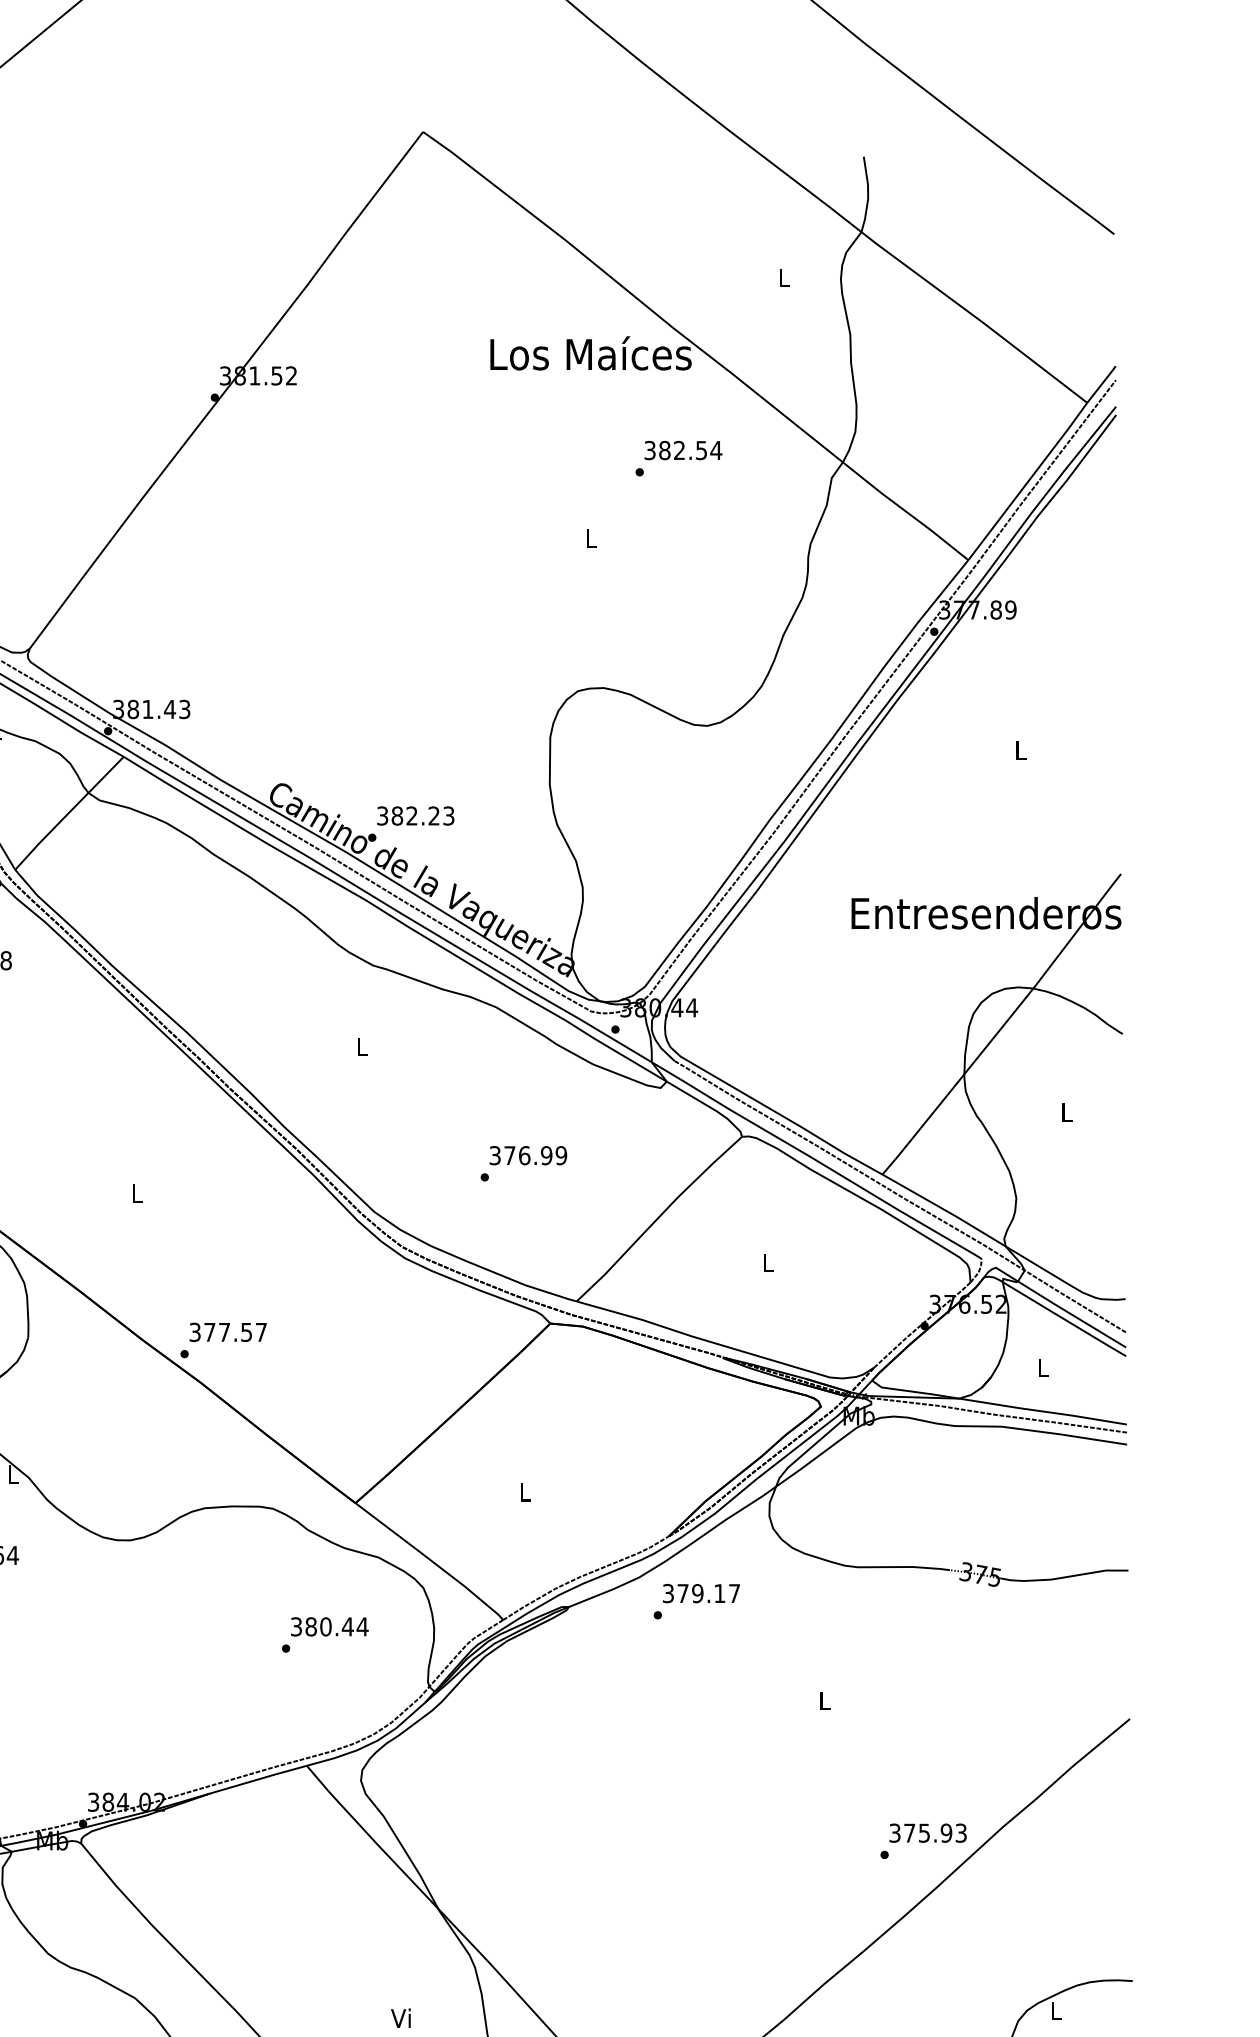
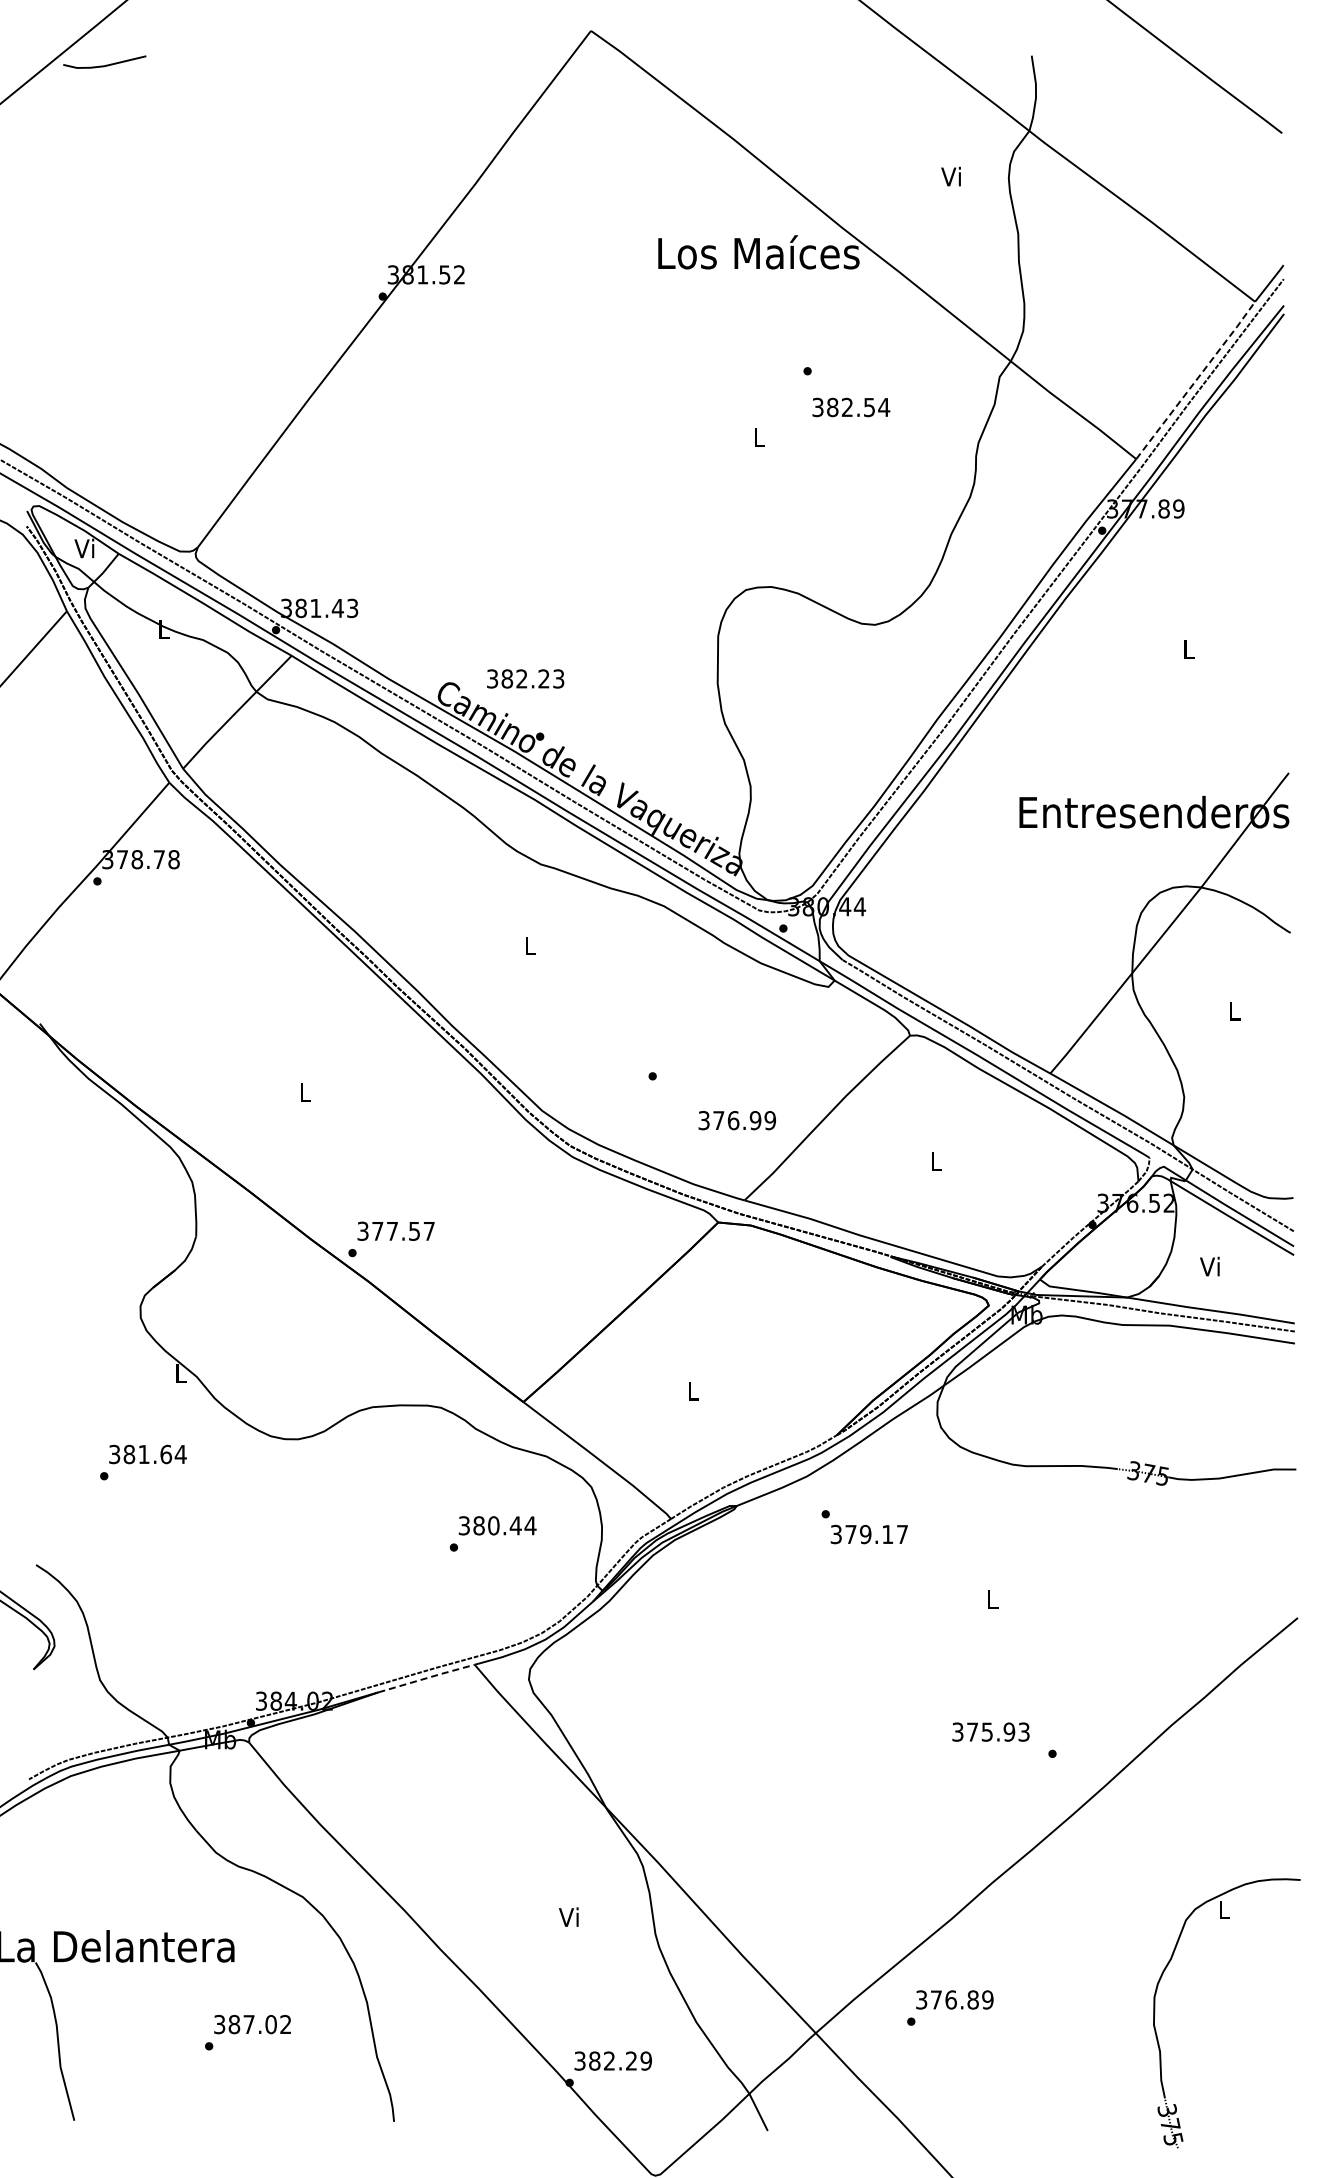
text: (782, 277) -> (950, 176), L -> Vi
text: (683, 450) -> (851, 407), moved
line: (1028, 480) -> (1196, 379), solid -> dashed
text: (415, 815) -> (525, 678), moved
text: (527, 1155) -> (736, 1120), moved
text: (1041, 1367) -> (1209, 1266), L -> Vi
text: (700, 1593) -> (868, 1534), moved
line: (259, 1778) -> (427, 1677), solid -> dashed
text: (927, 1832) -> (990, 1731), moved

